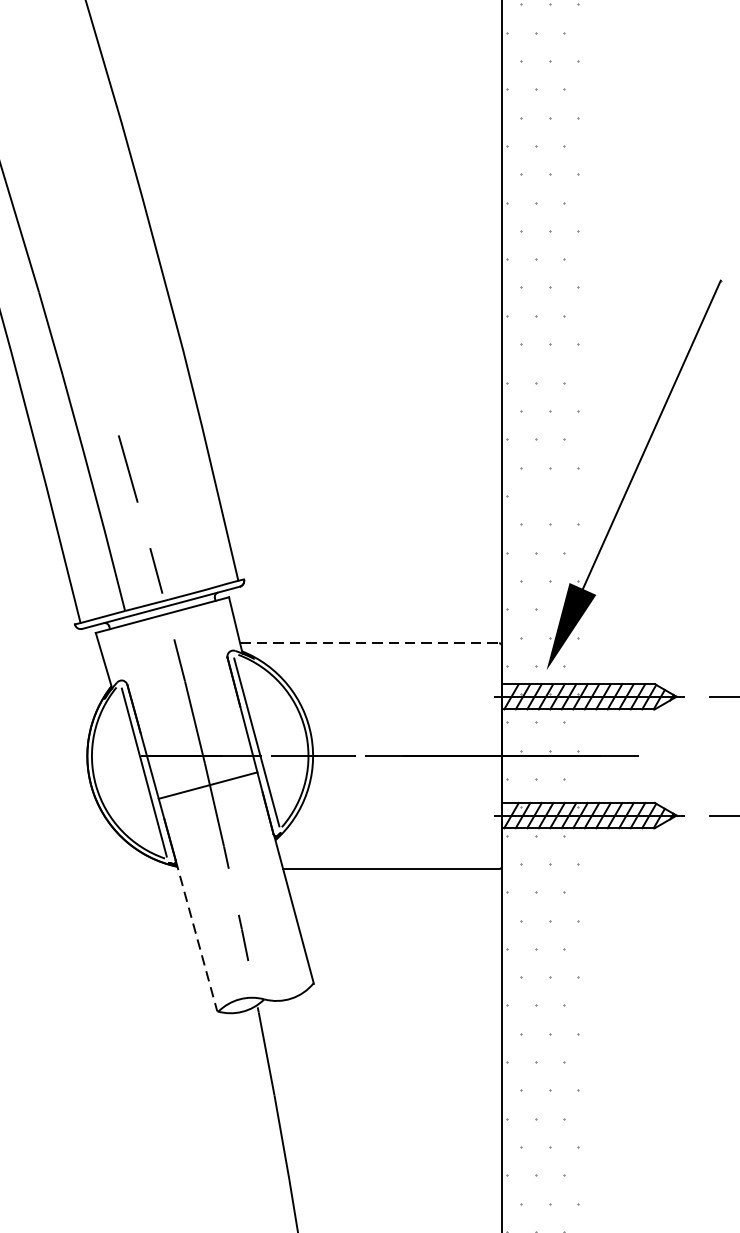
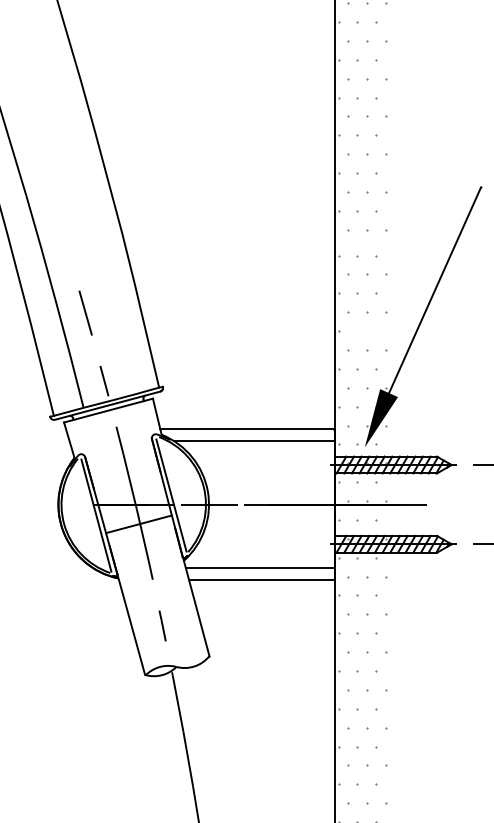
line: (370, 643) -> (247, 429), dashed -> solid
line: (381, 661) -> (254, 441), added
line: (390, 851) -> (260, 568), added
line: (196, 935) -> (131, 624), dashed -> solid

